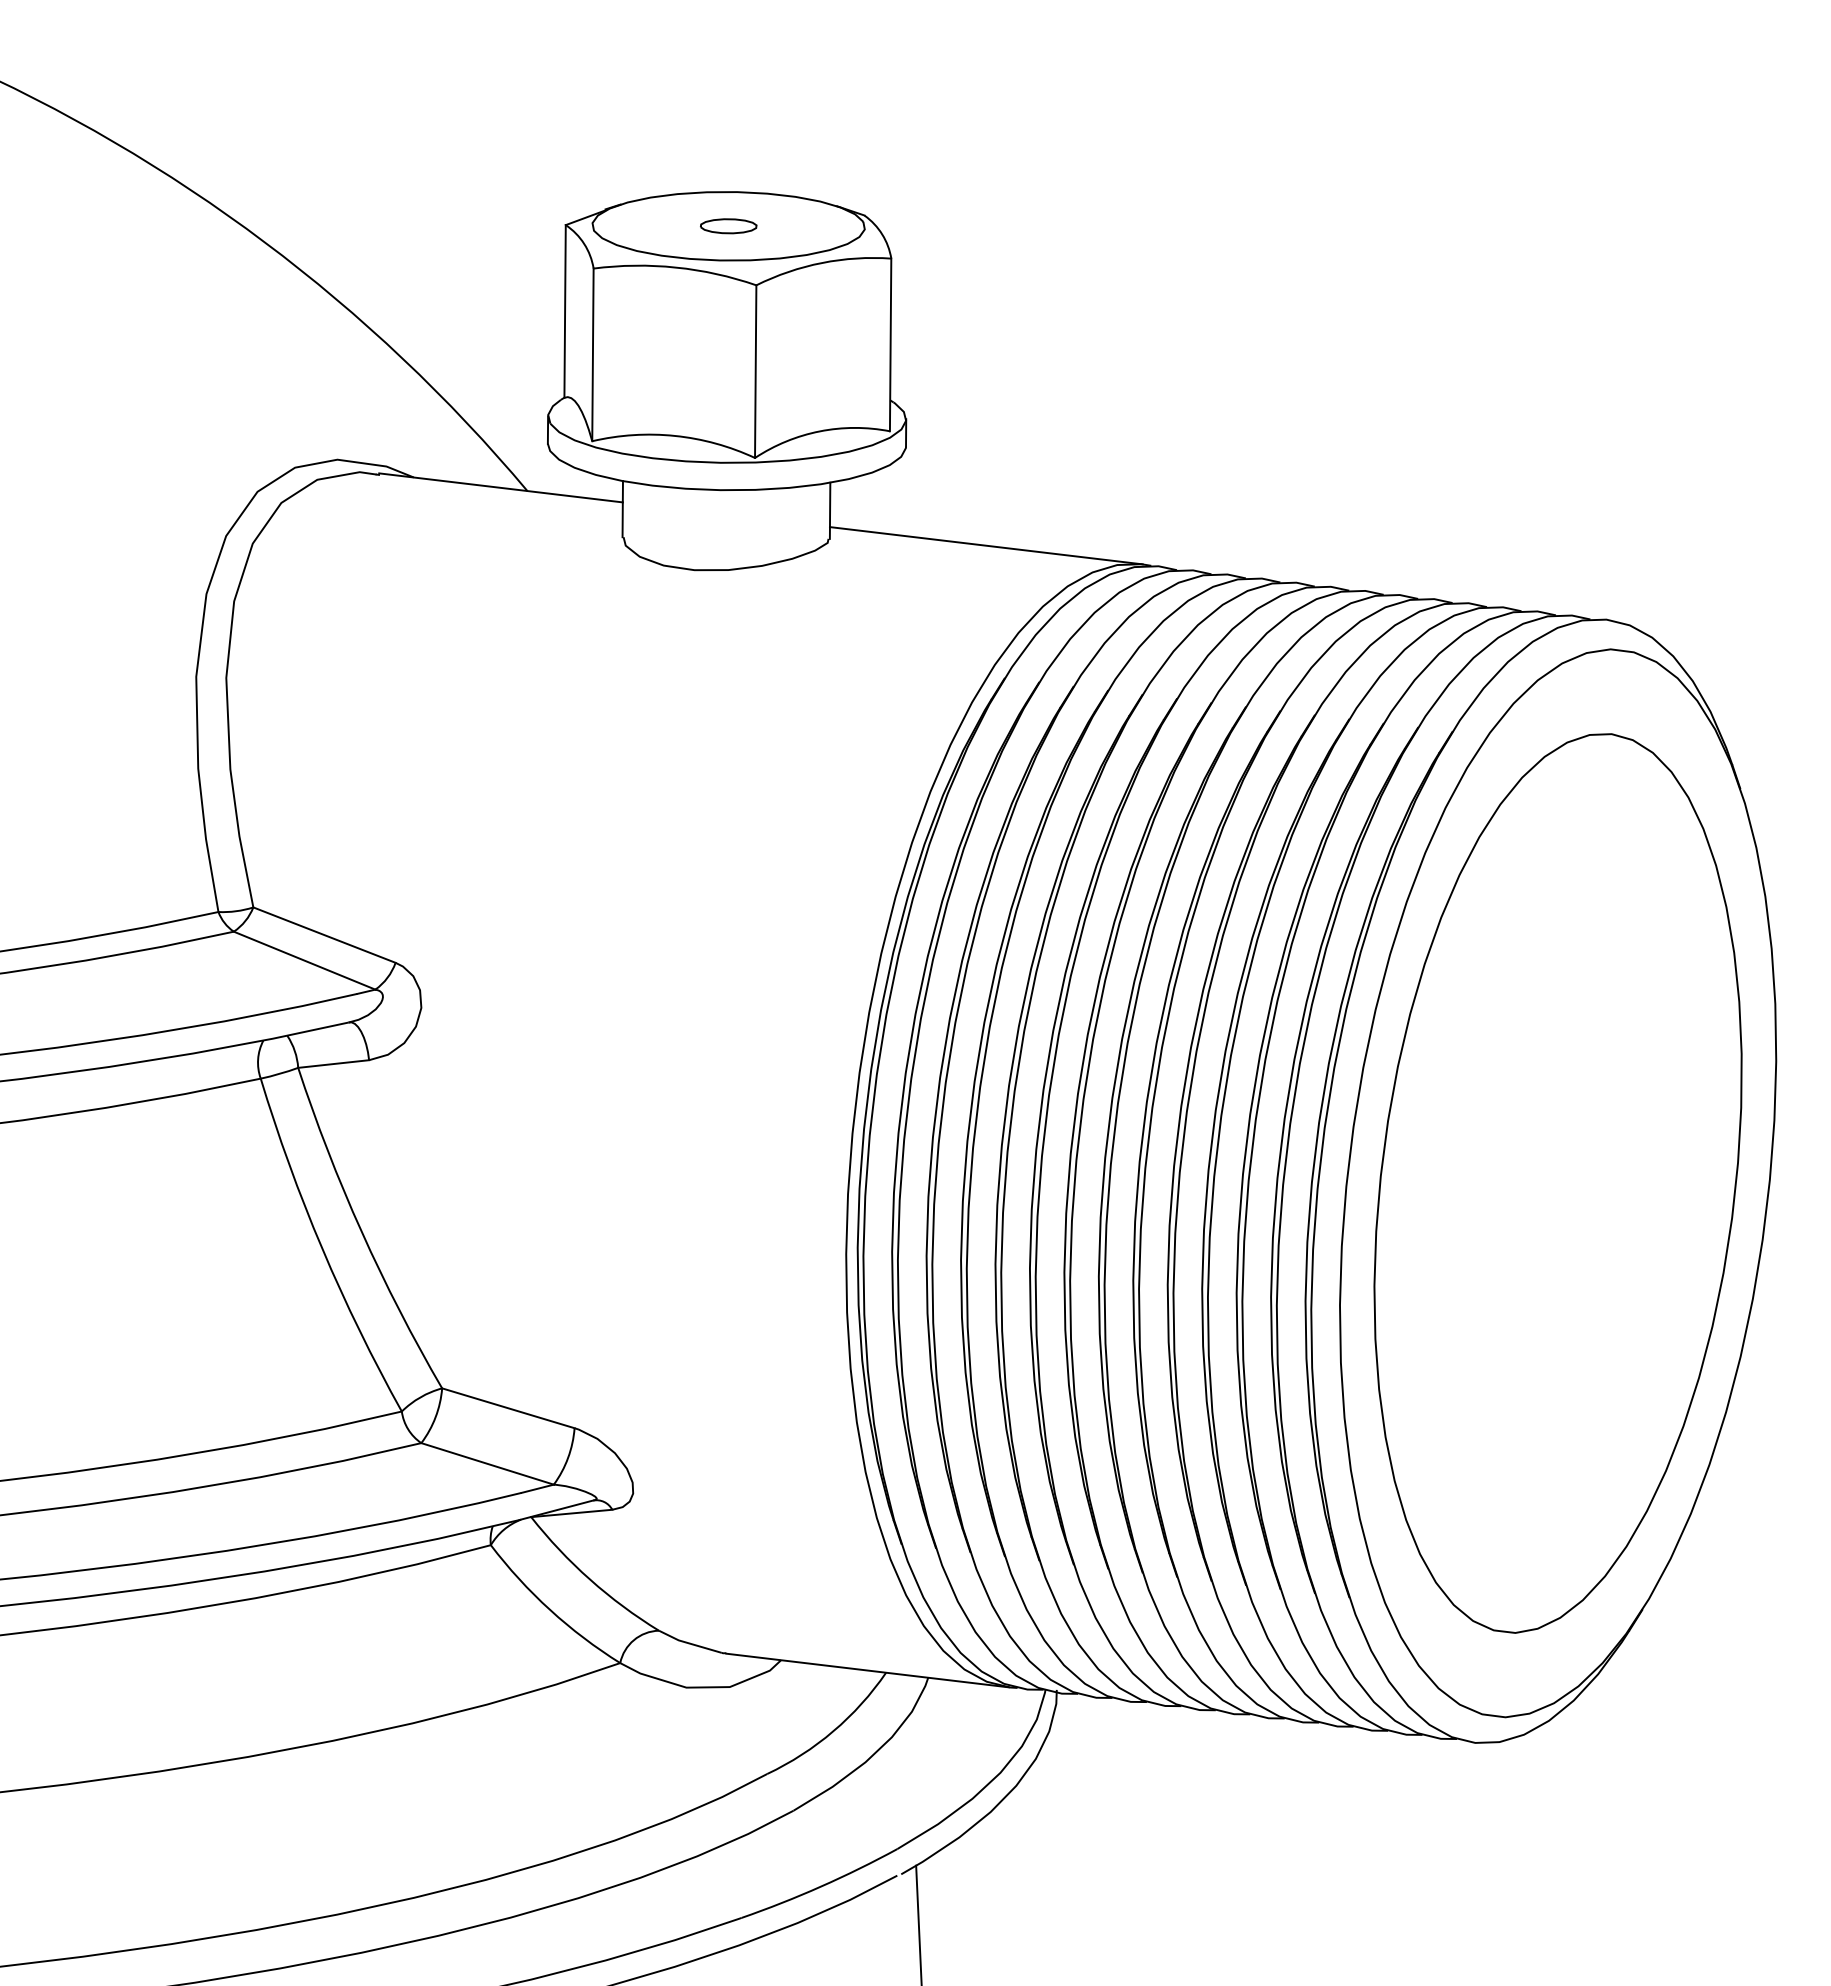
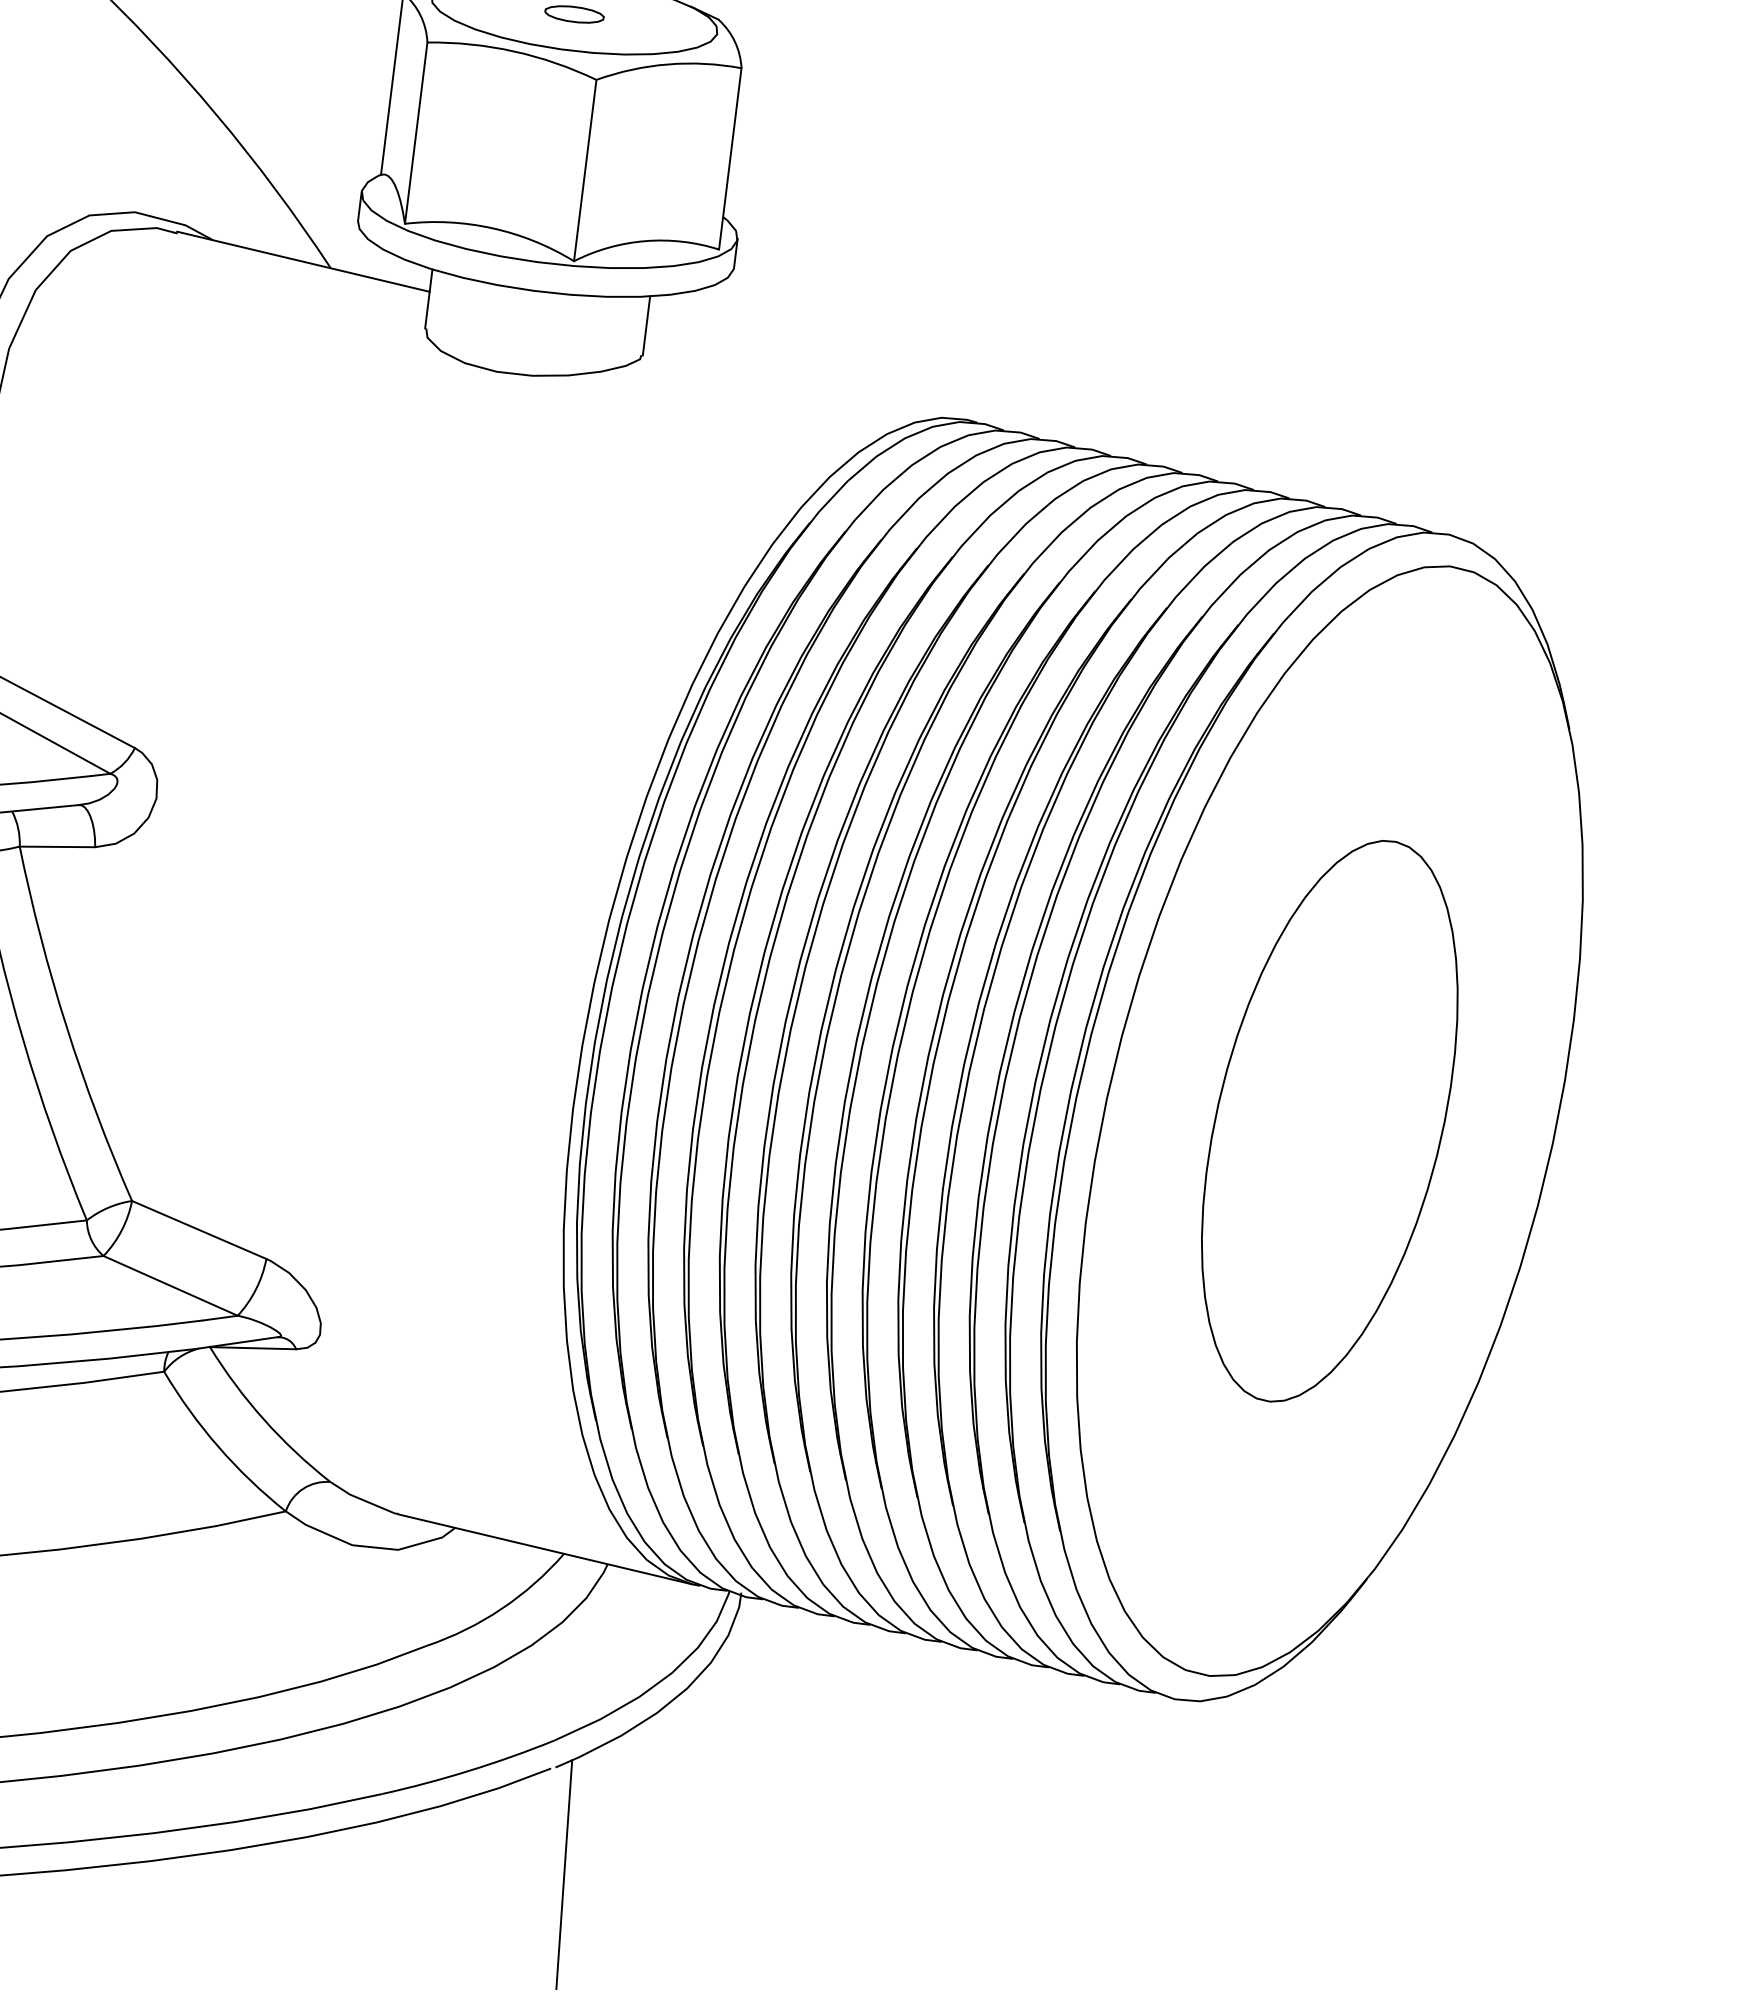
line: (985, 545) -> (805, 381), removed
part: (1557, 1183) -> (1329, 1121), size x0.6

